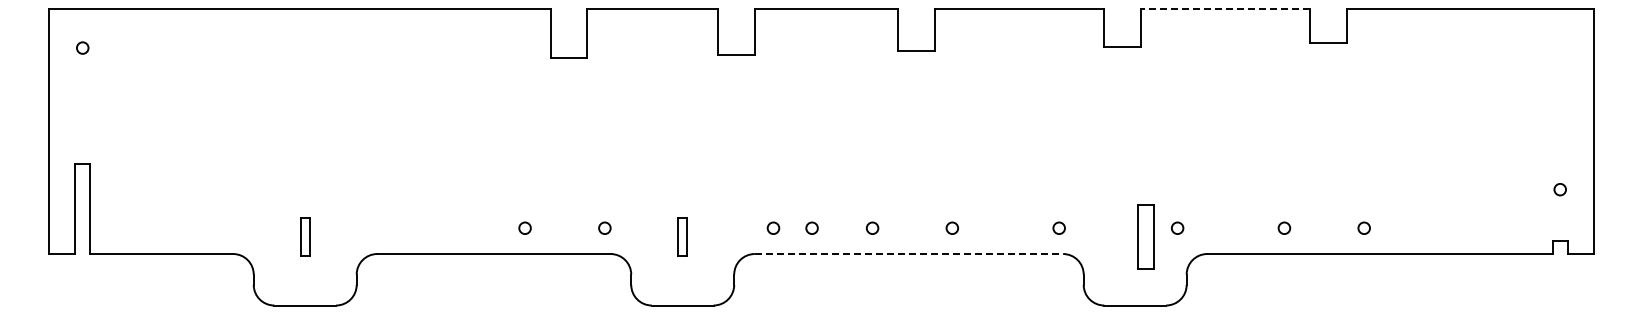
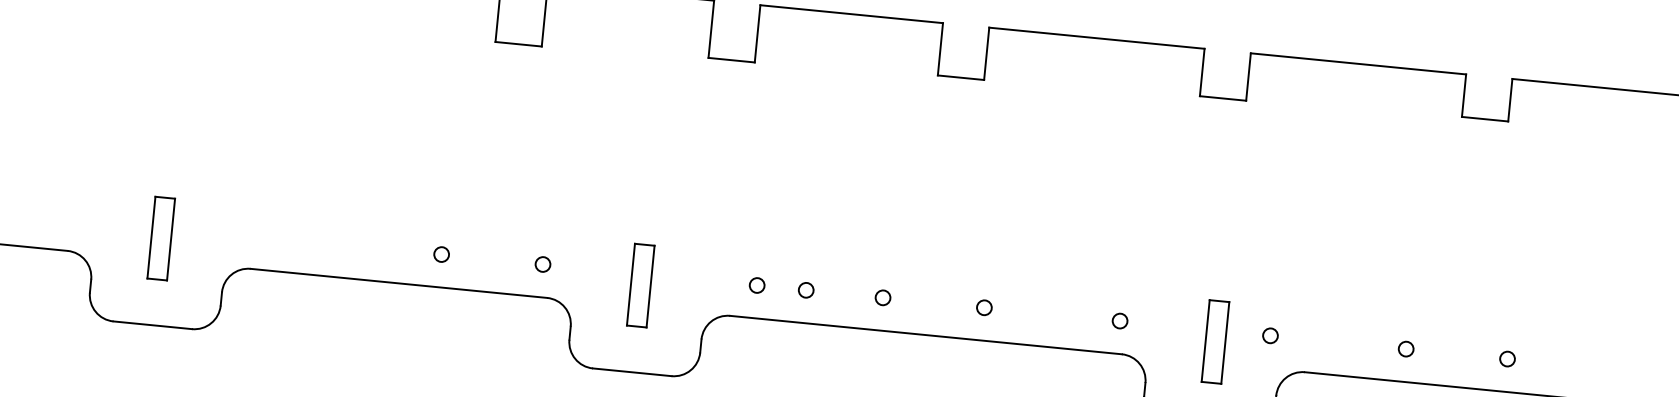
line: (1225, 9) -> (1358, 63), dashed -> solid
part: (305, 236) -> (161, 237), size x1.67
part: (682, 236) -> (640, 284), size x1.67
part: (1145, 236) -> (1214, 340), moved
line: (909, 254) -> (926, 335), dashed -> solid

